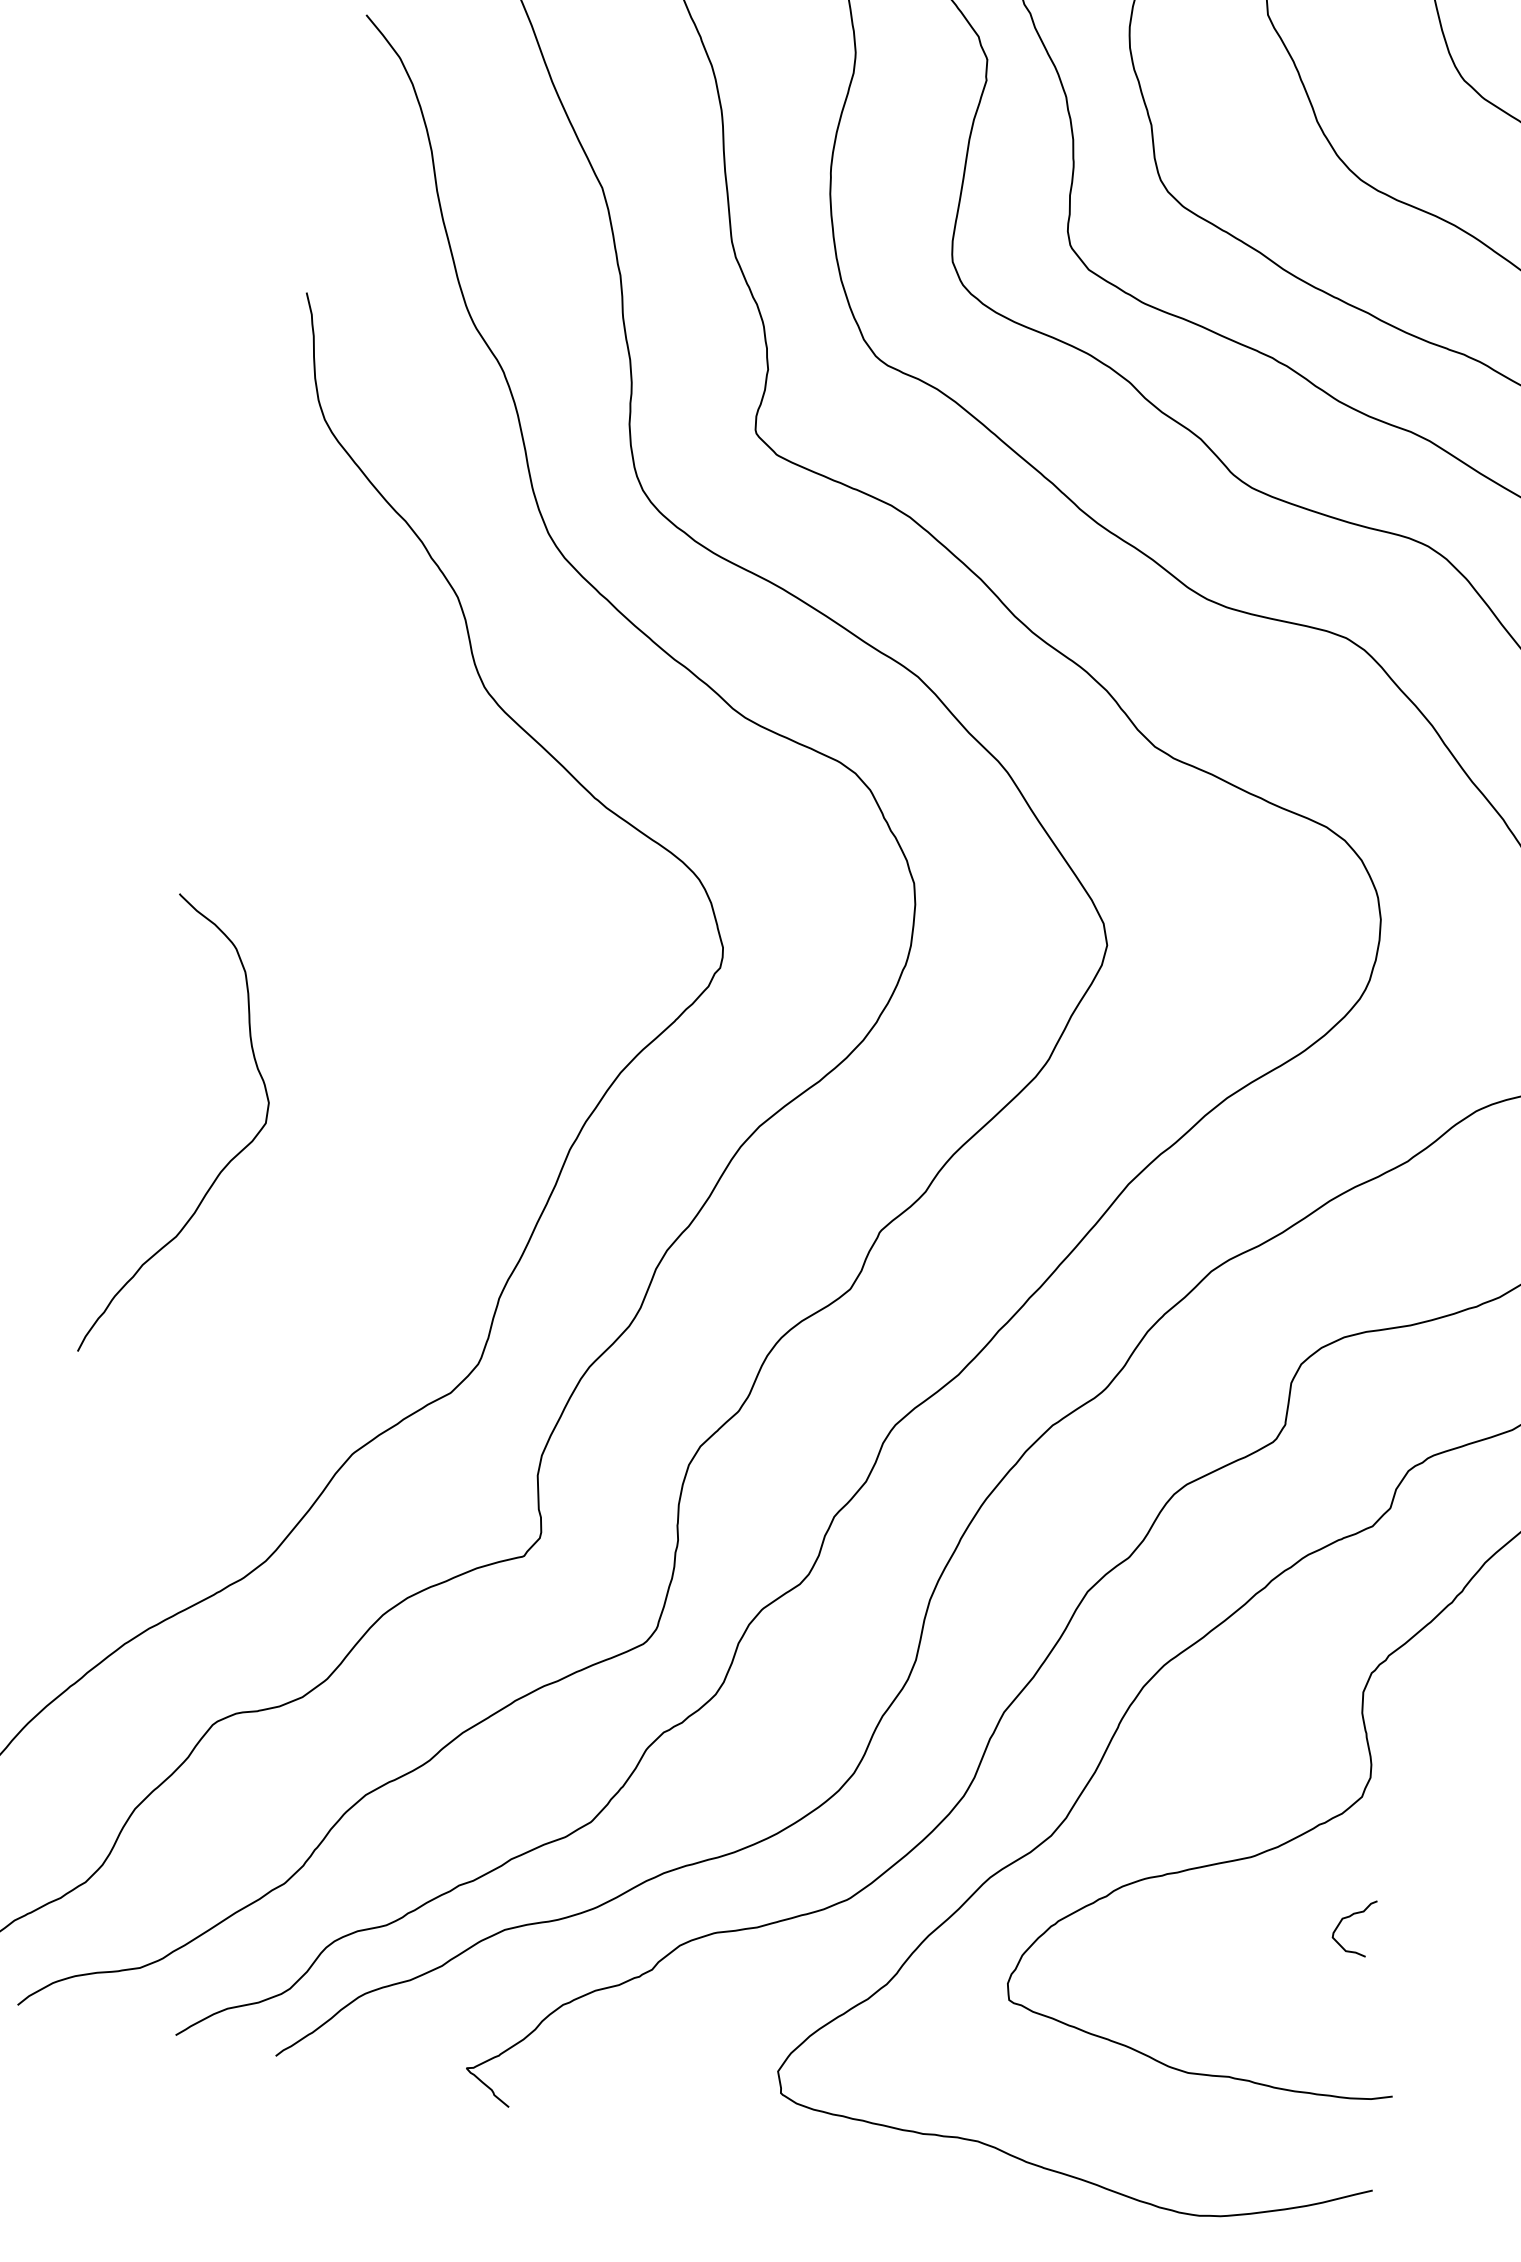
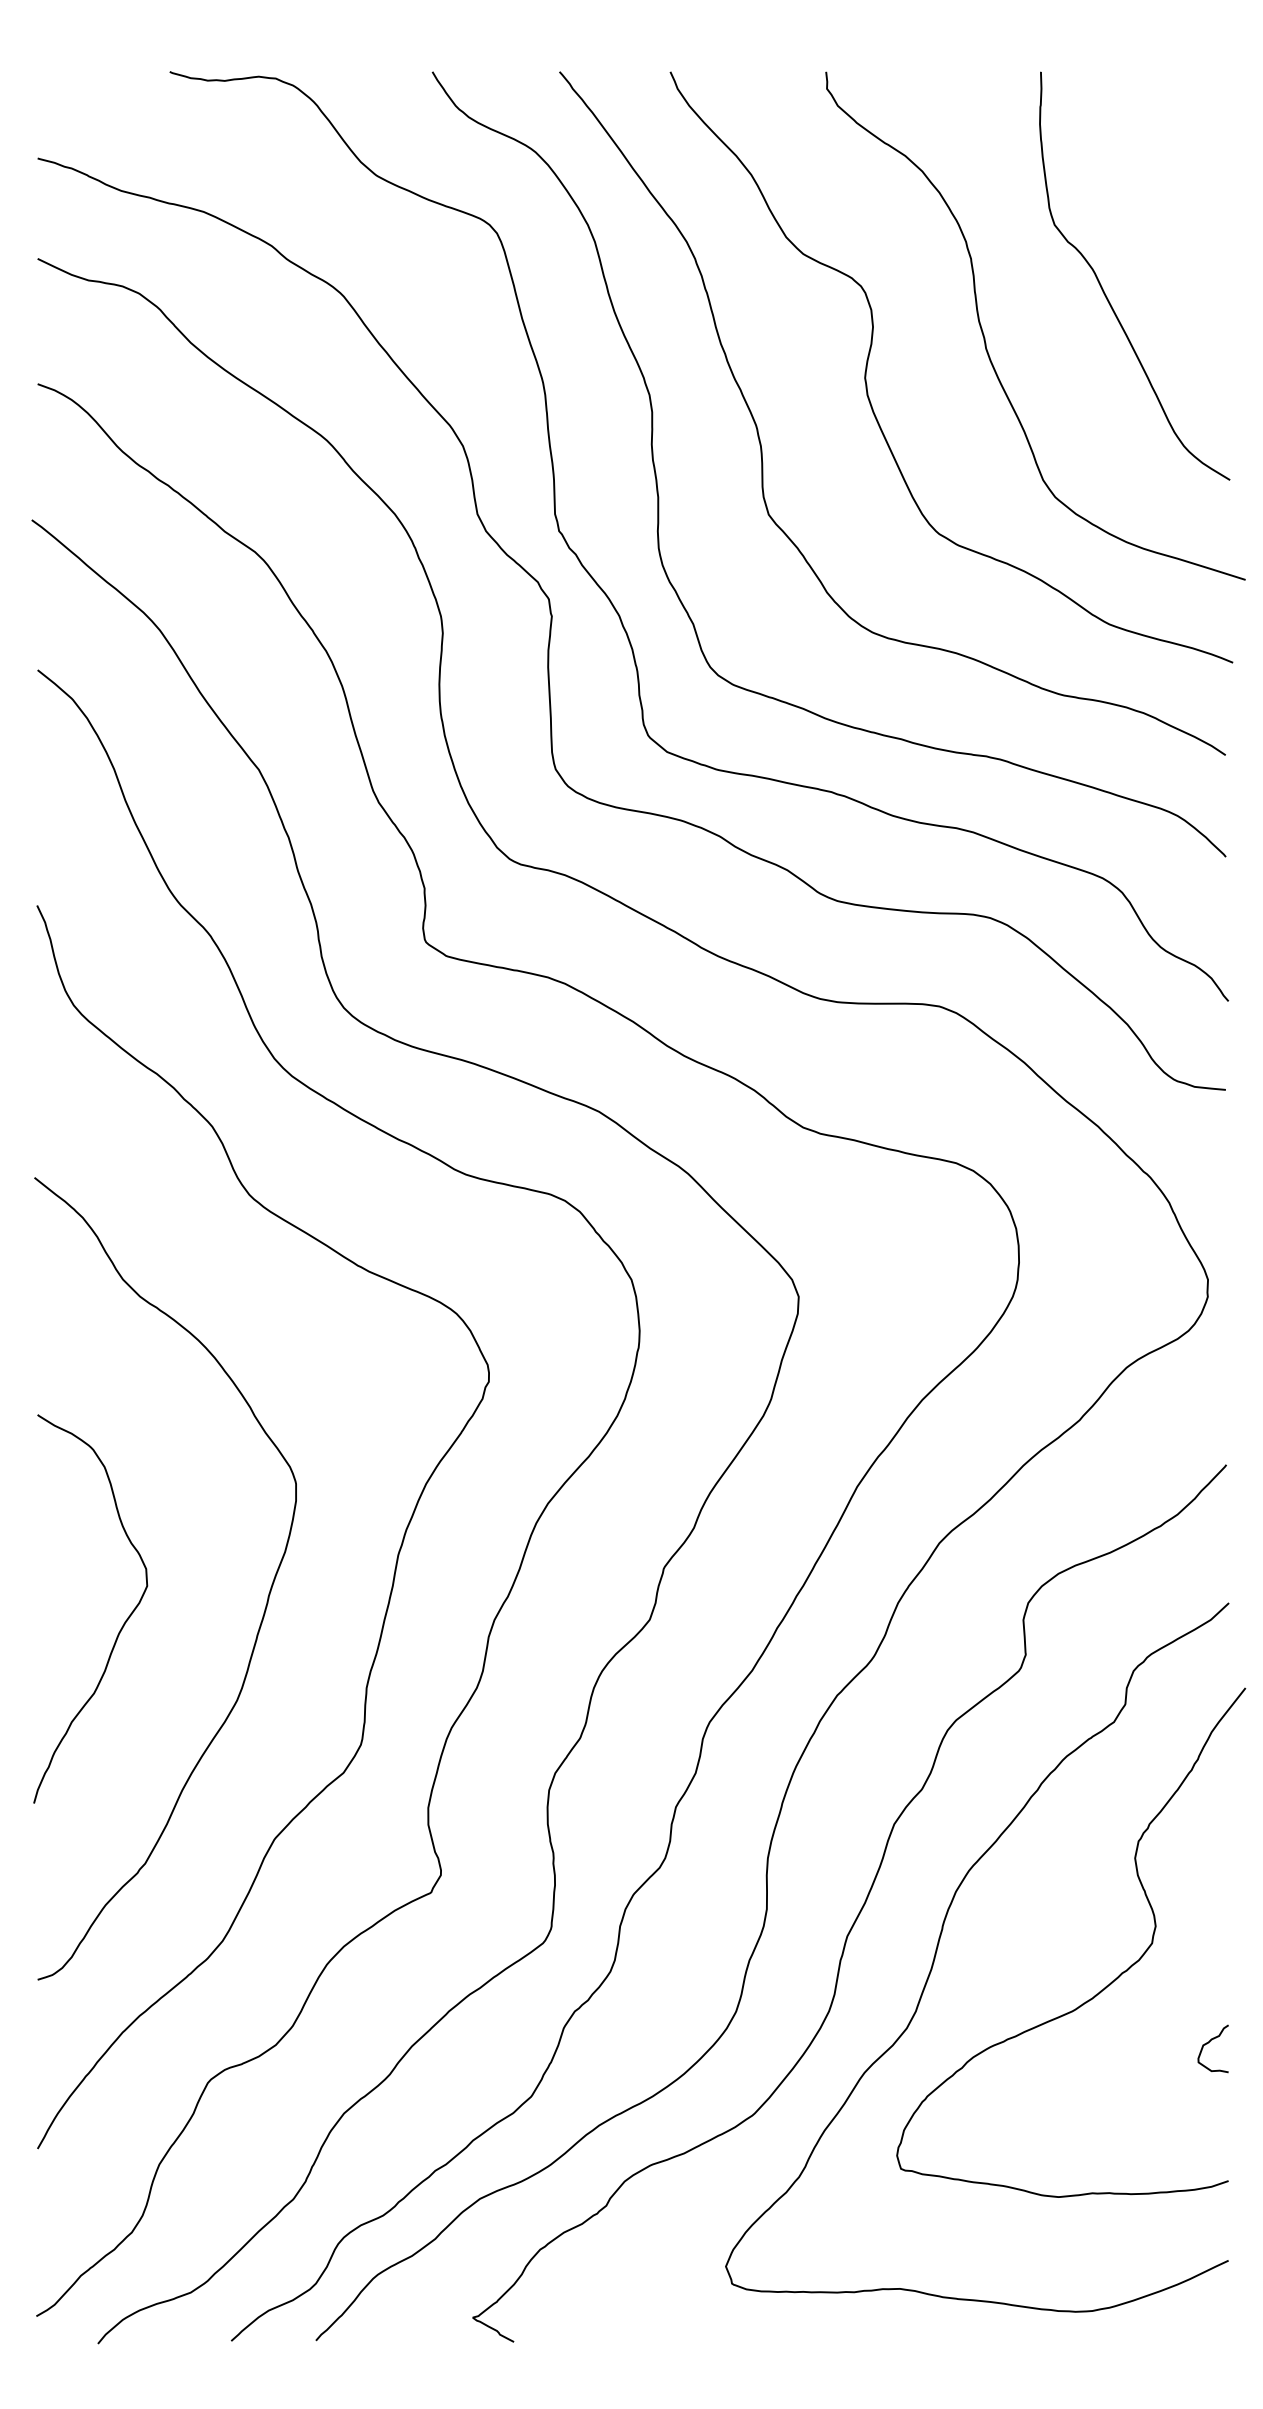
curve: (405, 1165) -> (267, 1596), added
curve: (1349, 1917) -> (1208, 2043), moved

